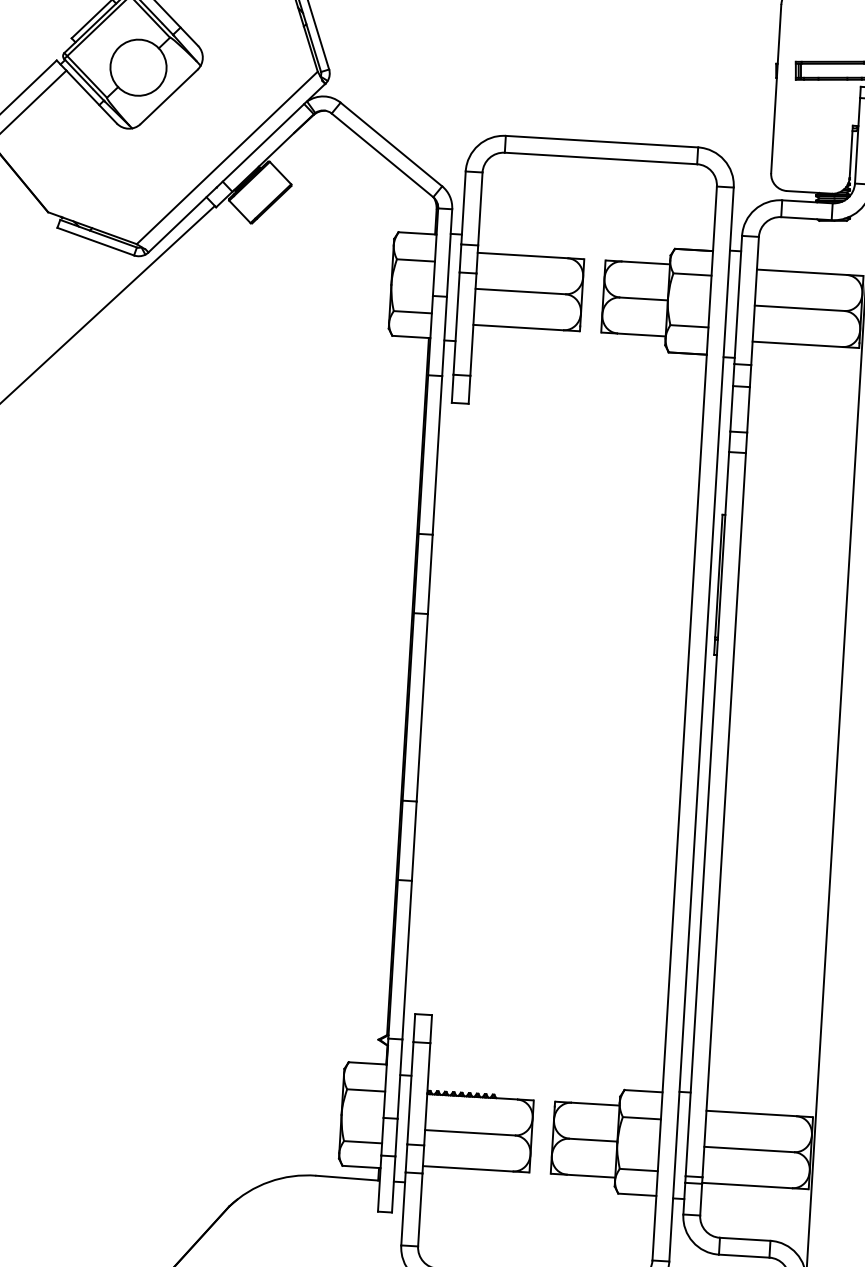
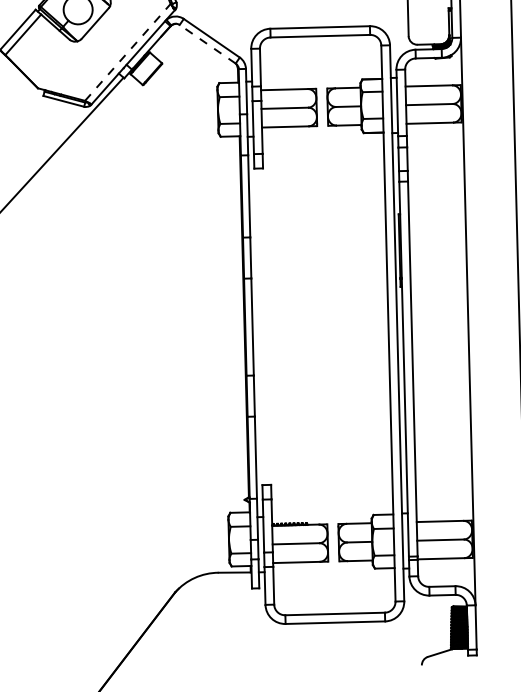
line: (382, 153) -> (207, 43), solid -> dashed
line: (226, 158) -> (127, 52), solid -> dashed

